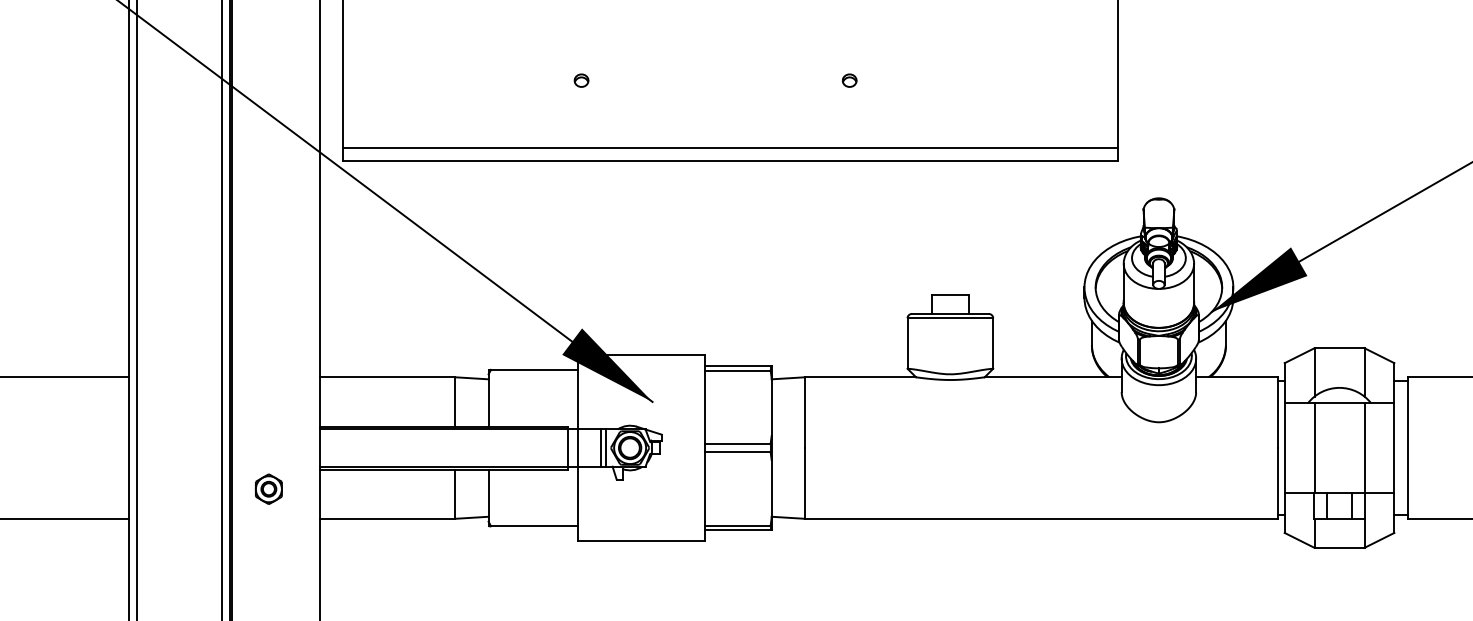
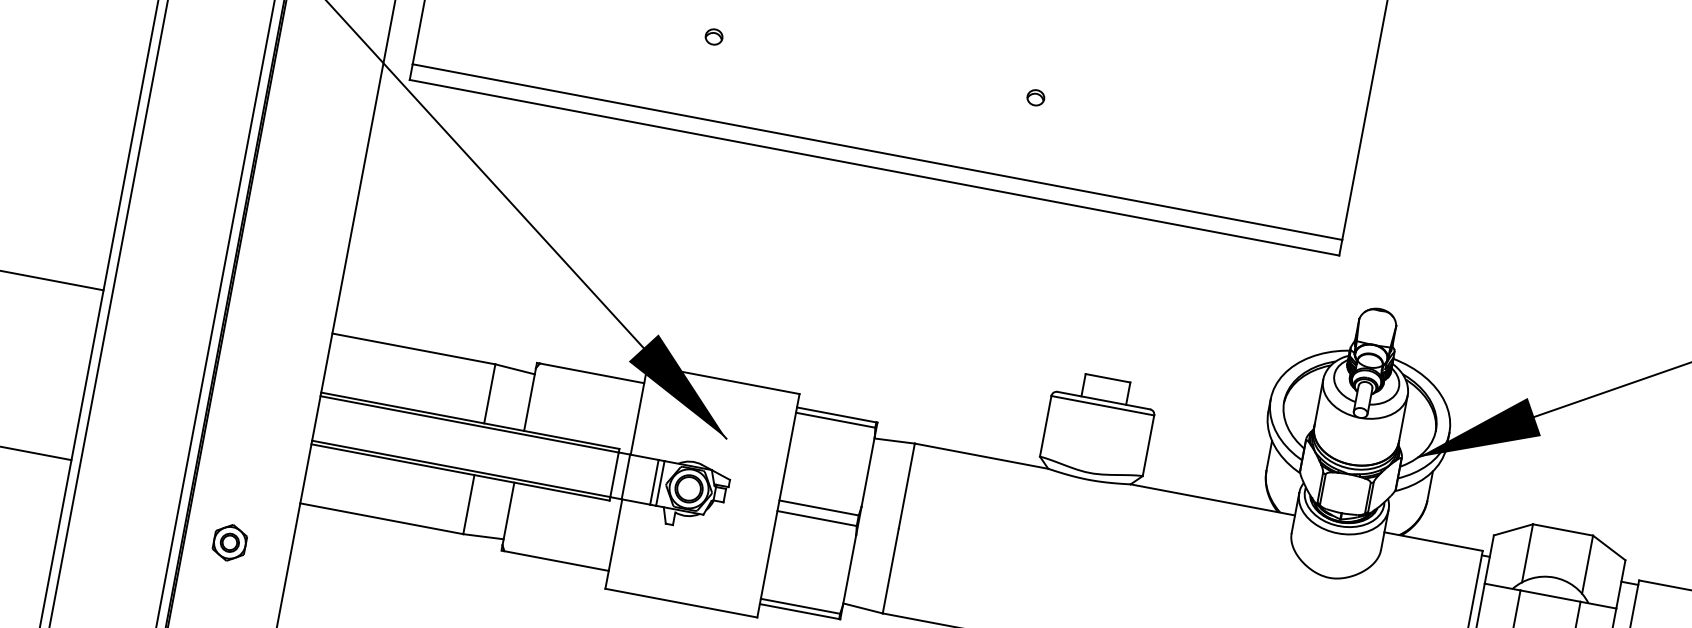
part: (268, 488) -> (229, 541), moved

